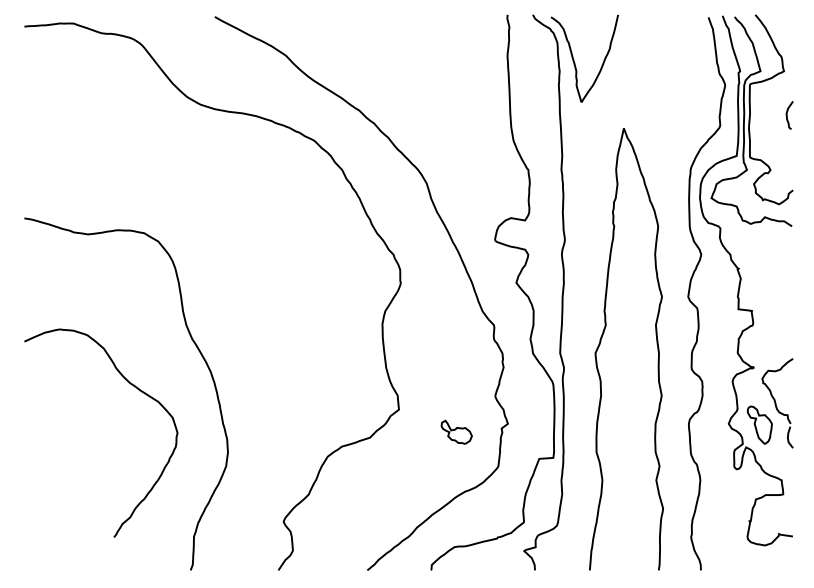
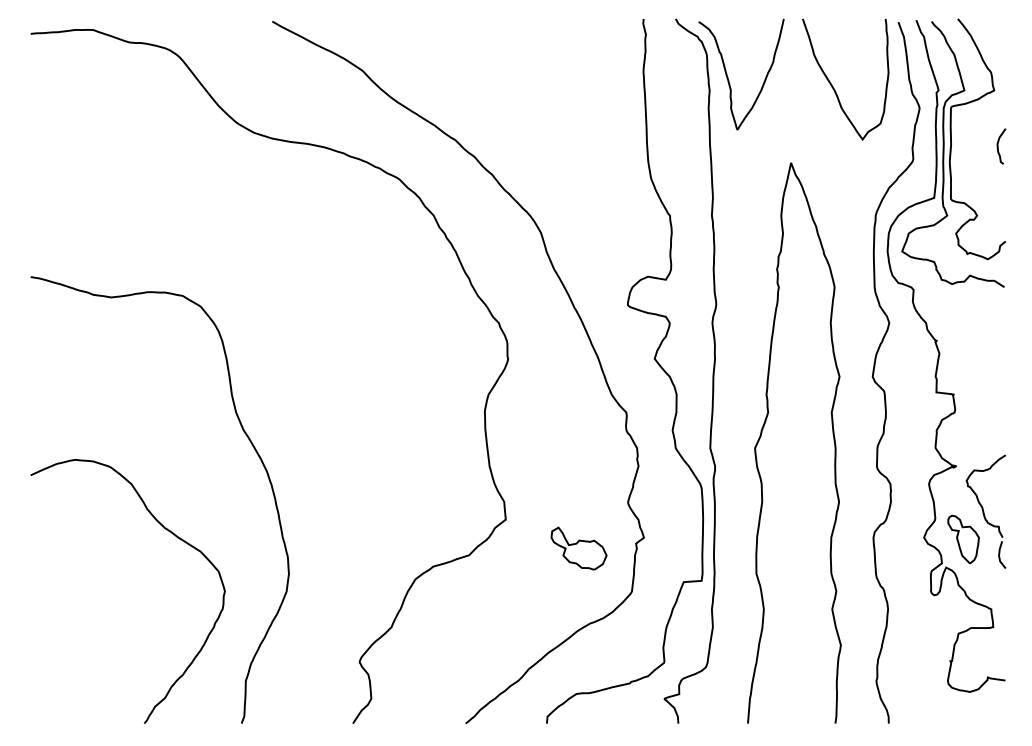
curve: (658, 69) -> (835, 88), added
curve: (131, 385) -> (166, 530), moved
part: (456, 431) -> (578, 547), size x1.43

